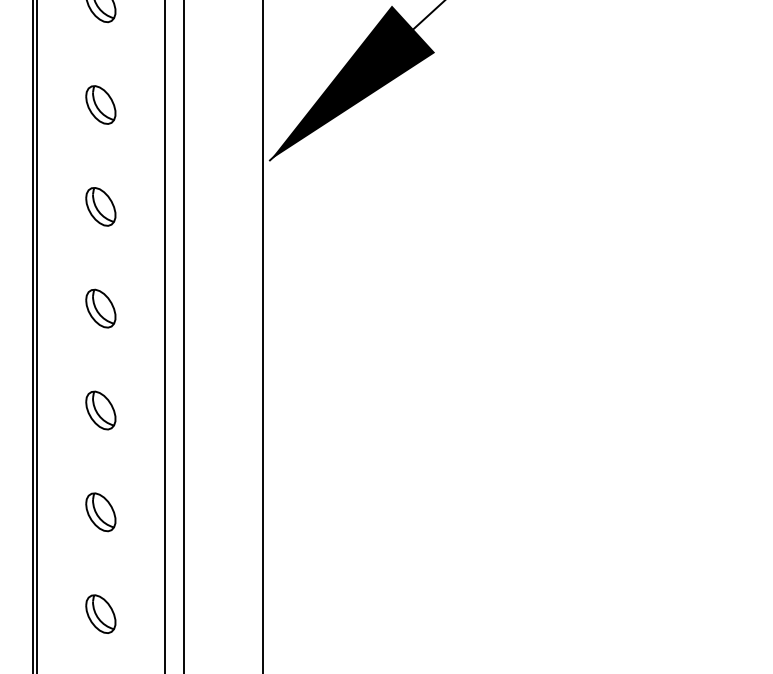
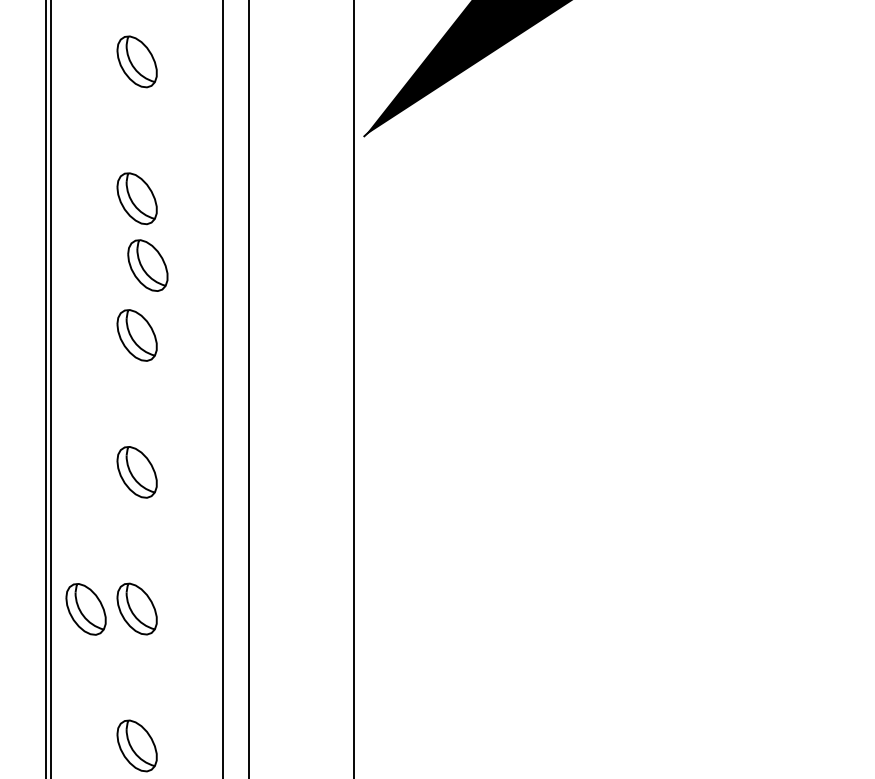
part: (108, 256) -> (147, 265), added
part: (62, 512) -> (85, 609), added

